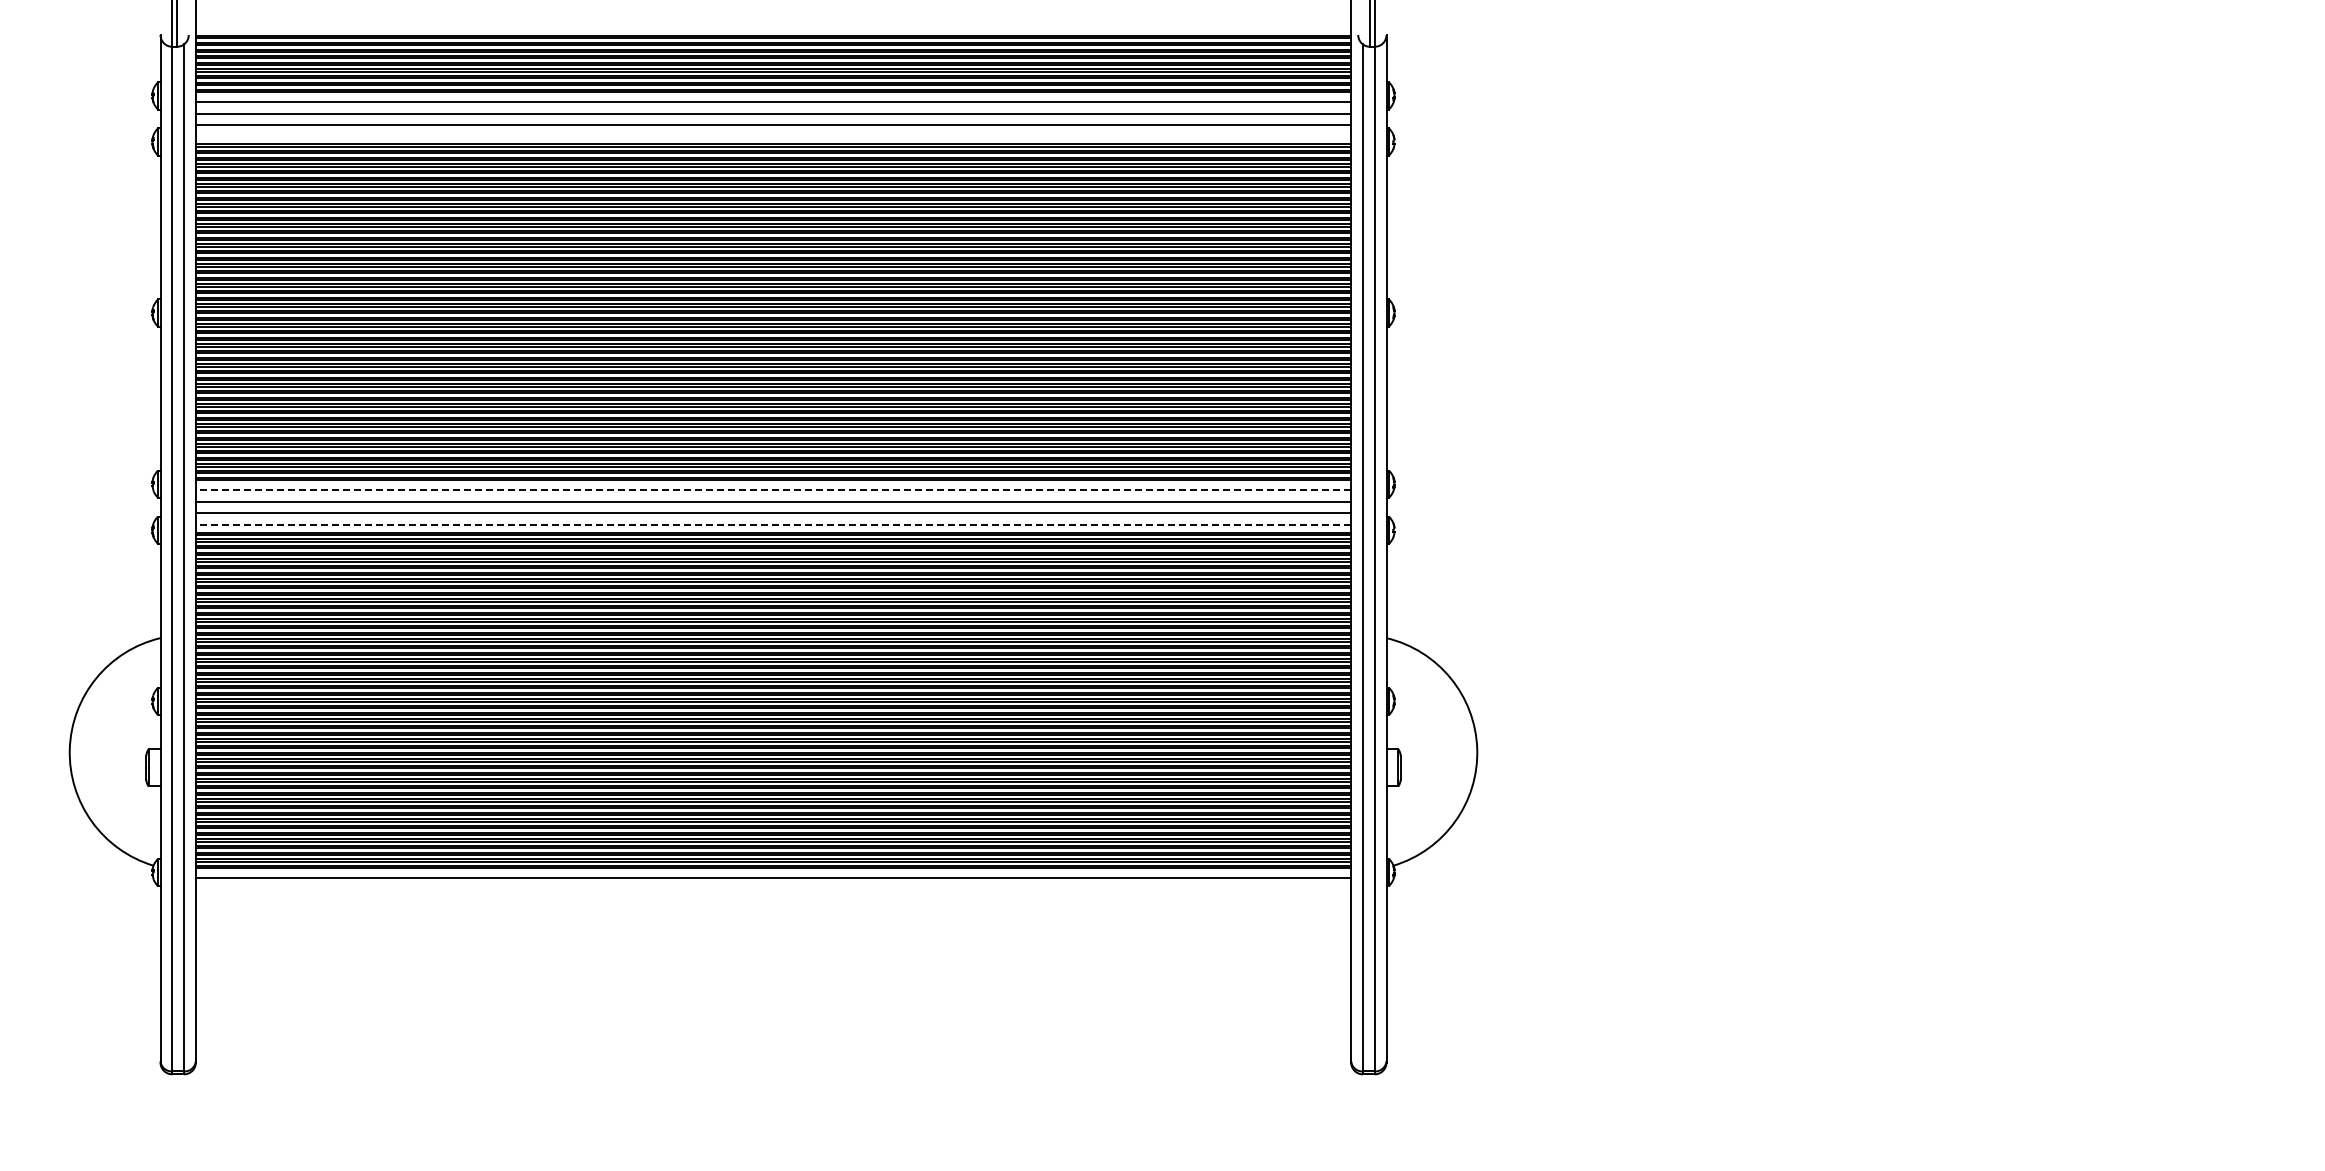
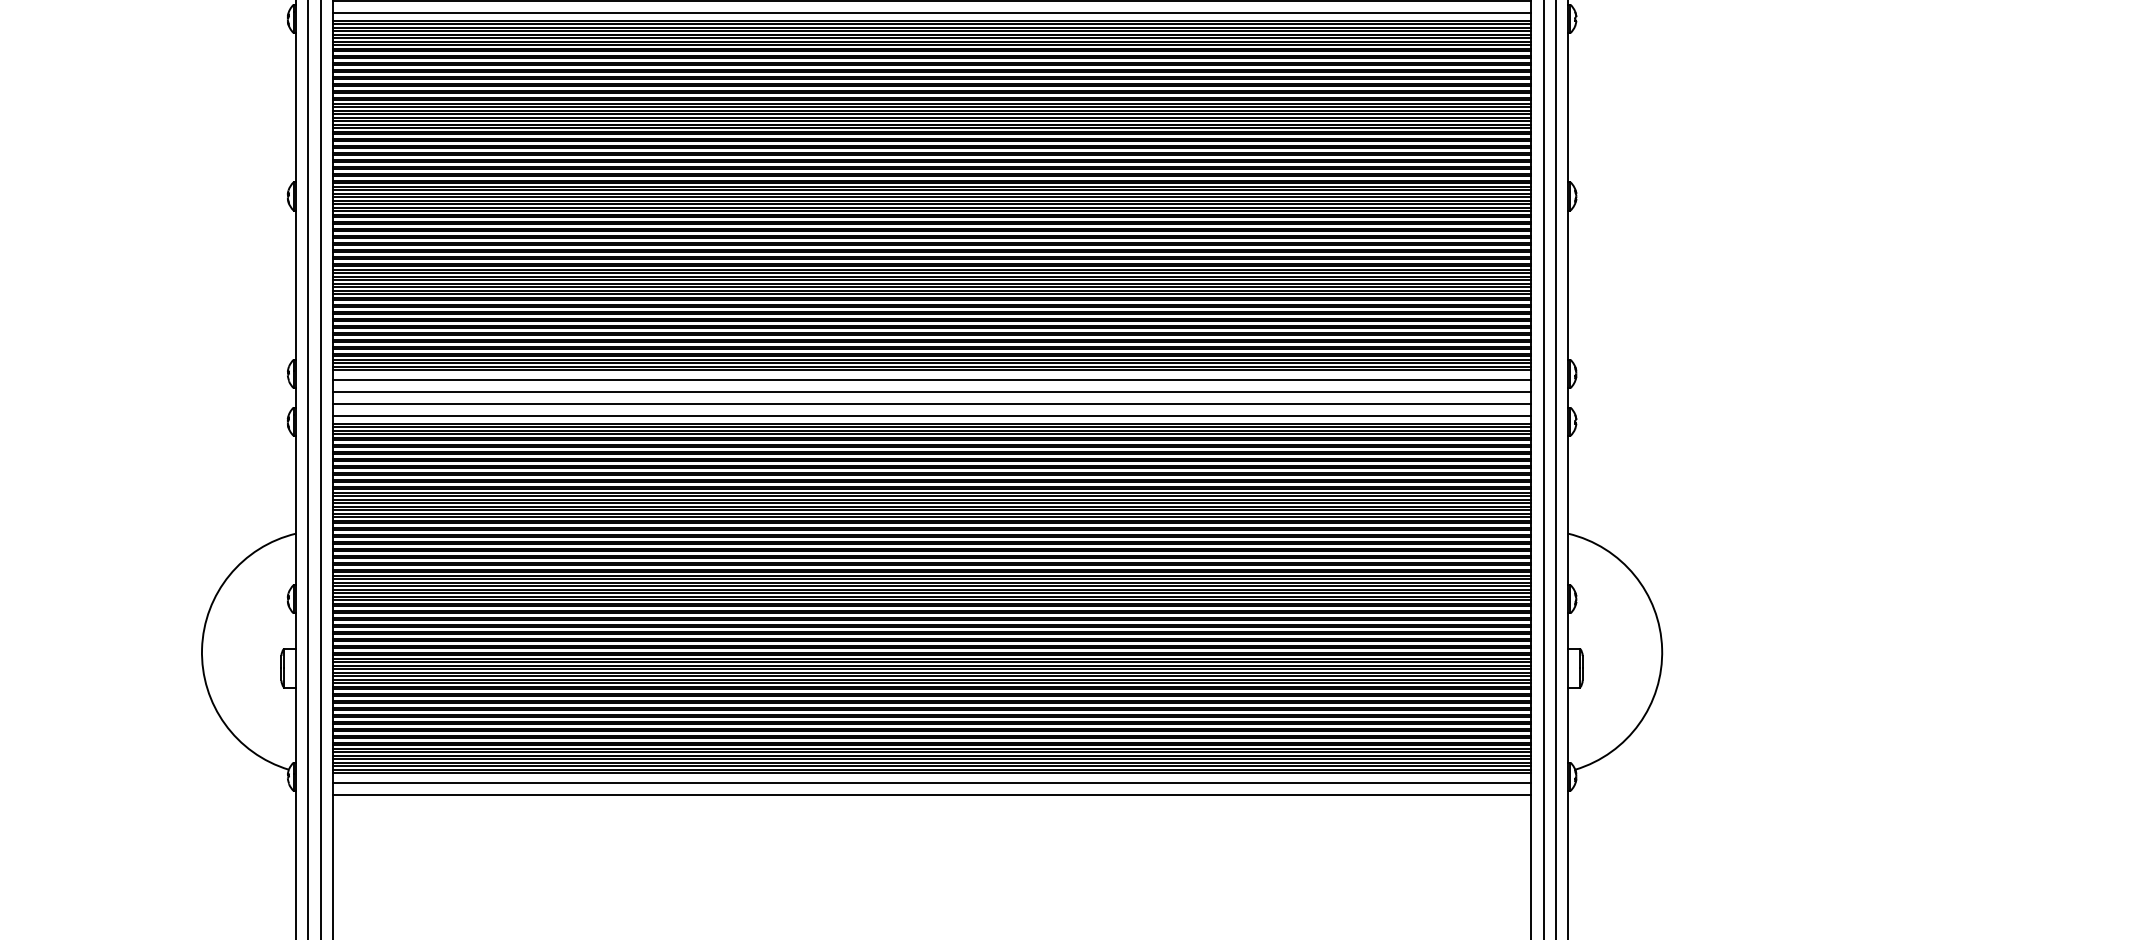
line: (773, 136) -> (932, 13), added
line: (773, 490) -> (932, 380), dashed -> solid
line: (773, 525) -> (932, 416), dashed -> solid
line: (773, 890) -> (932, 795), added

